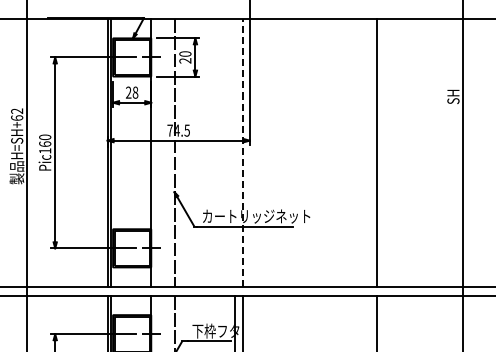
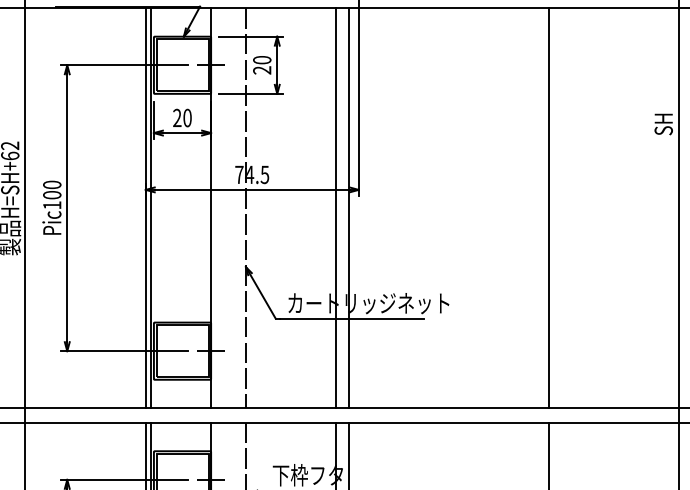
text: (135, 92) -> (187, 117), 28 -> 20
text: (44, 143) -> (51, 194), Pic160 -> Pic100
line: (234, 152) -> (335, 207), added
line: (243, 152) -> (349, 207), dashed -> solid

